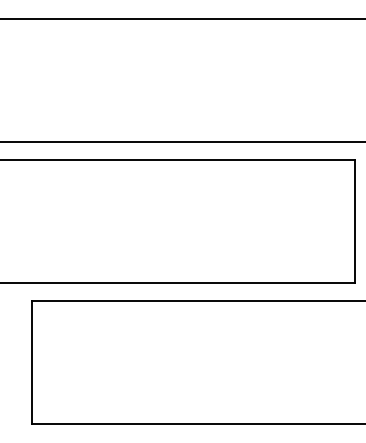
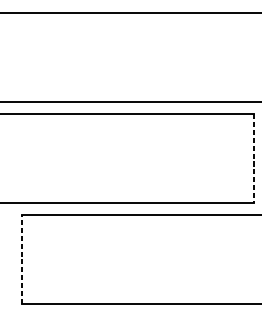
line: (354, 221) -> (253, 158), solid -> dashed
line: (31, 362) -> (22, 259), solid -> dashed

